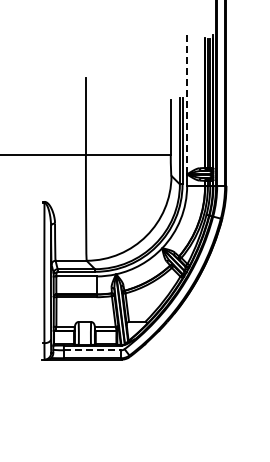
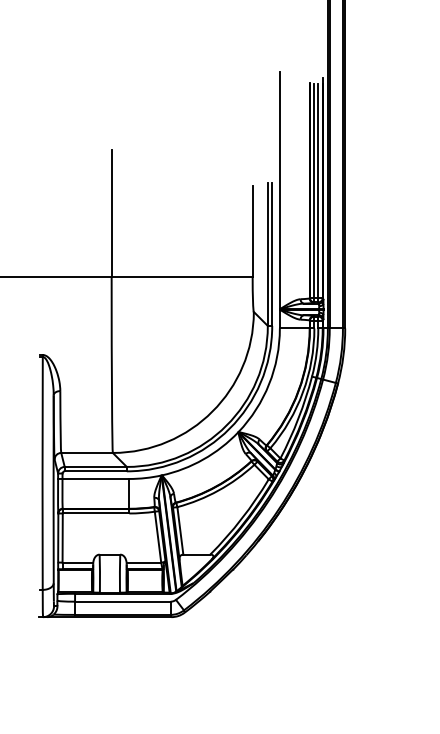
line: (187, 102) -> (280, 189), dashed -> solid
line: (92, 350) -> (122, 602), dashed -> solid

